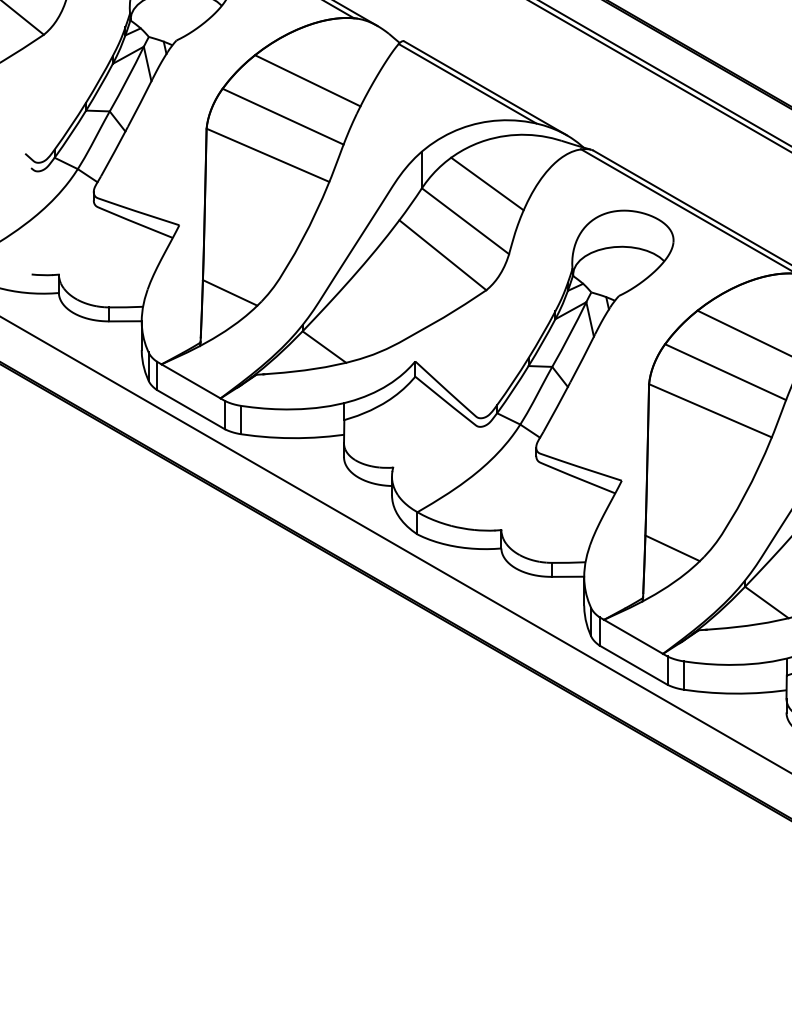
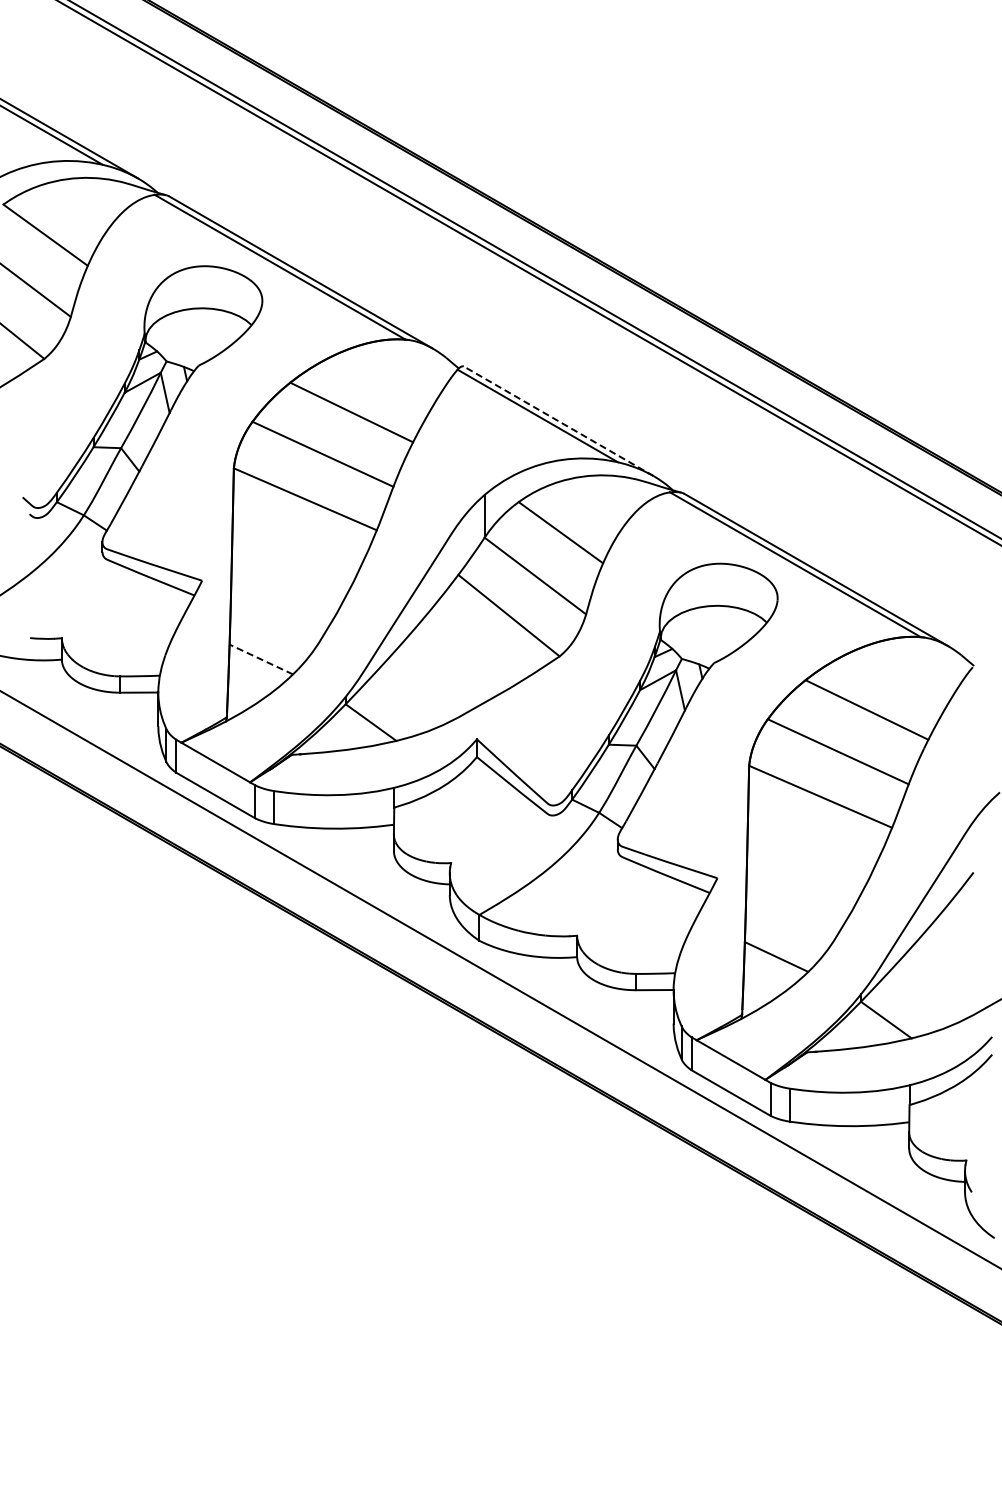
line: (485, 88) -> (558, 421), solid -> dashed
line: (229, 292) -> (260, 659), solid -> dashed

